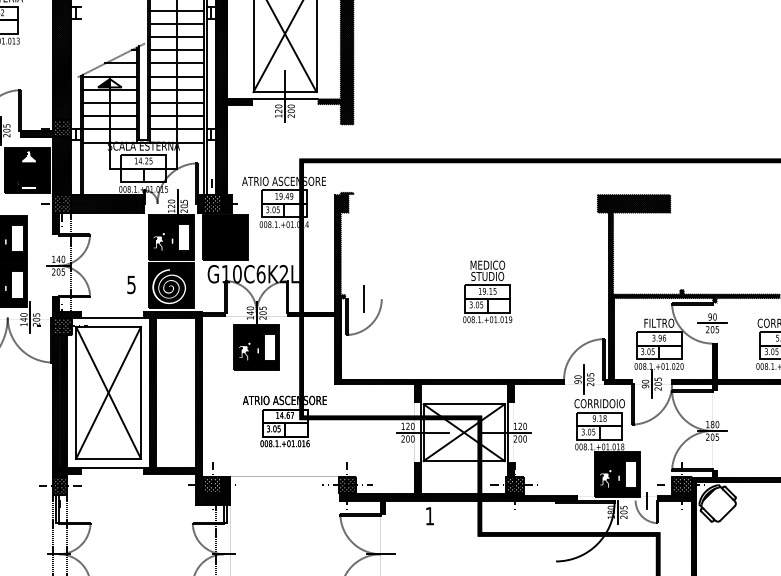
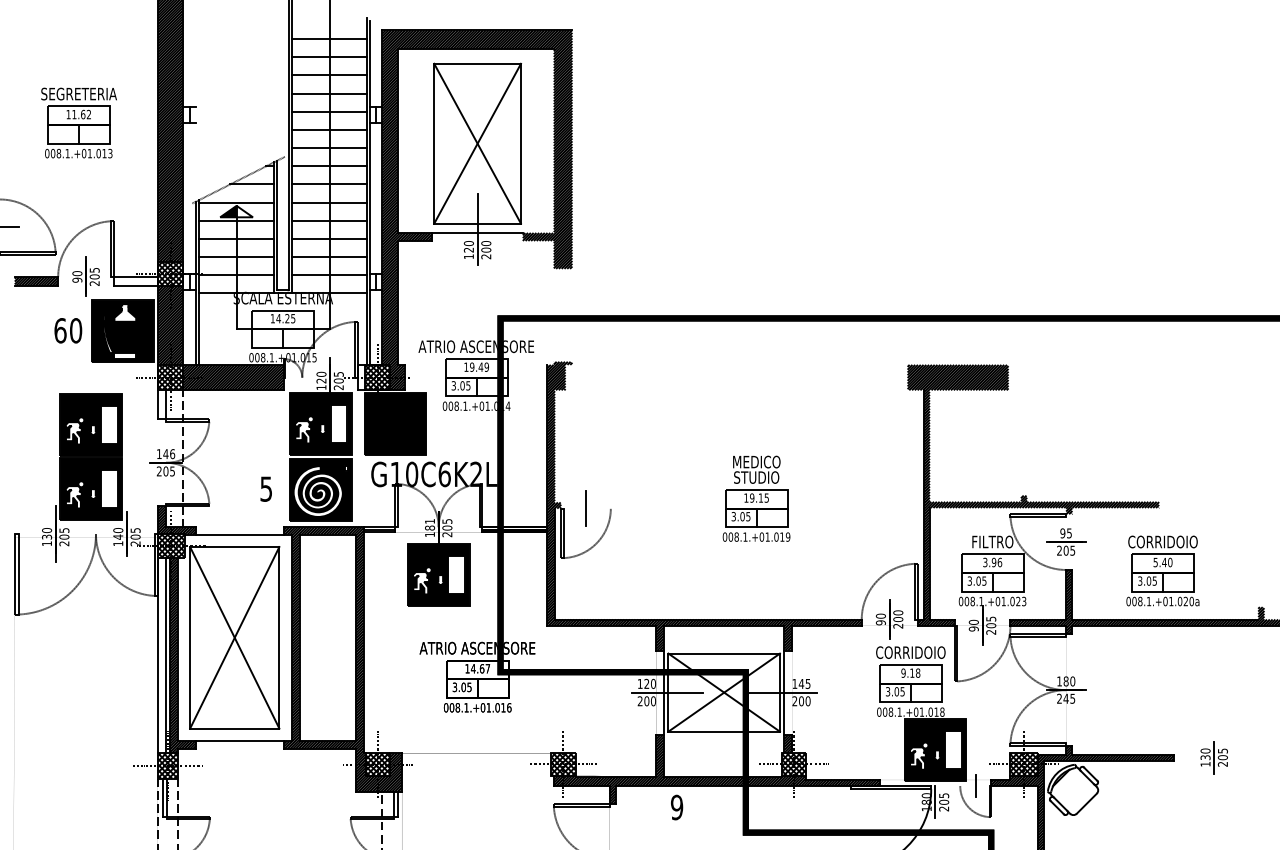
hatch: (36, 134) -> (135, 281), removed
hatch: (200, 203) -> (361, 377), removed
hatch: (55, 223) -> (161, 404), removed
text: (63, 258) -> (172, 453), 140 -> 146
text: (250, 310) -> (430, 524), 140 -> 181
text: (715, 317) -> (1069, 533), 90 -> 95
text: (682, 366) -> (1024, 601), 008.1.+01.020 -> 008.1.+01.023
text: (590, 374) -> (898, 612), 205 -> 200
hatch: (55, 405) -> (161, 655), removed
text: (522, 426) -> (804, 683), 120 -> 145
text: (712, 436) -> (1065, 698), 205 -> 245
text: (430, 516) -> (677, 807), 1 -> 9

